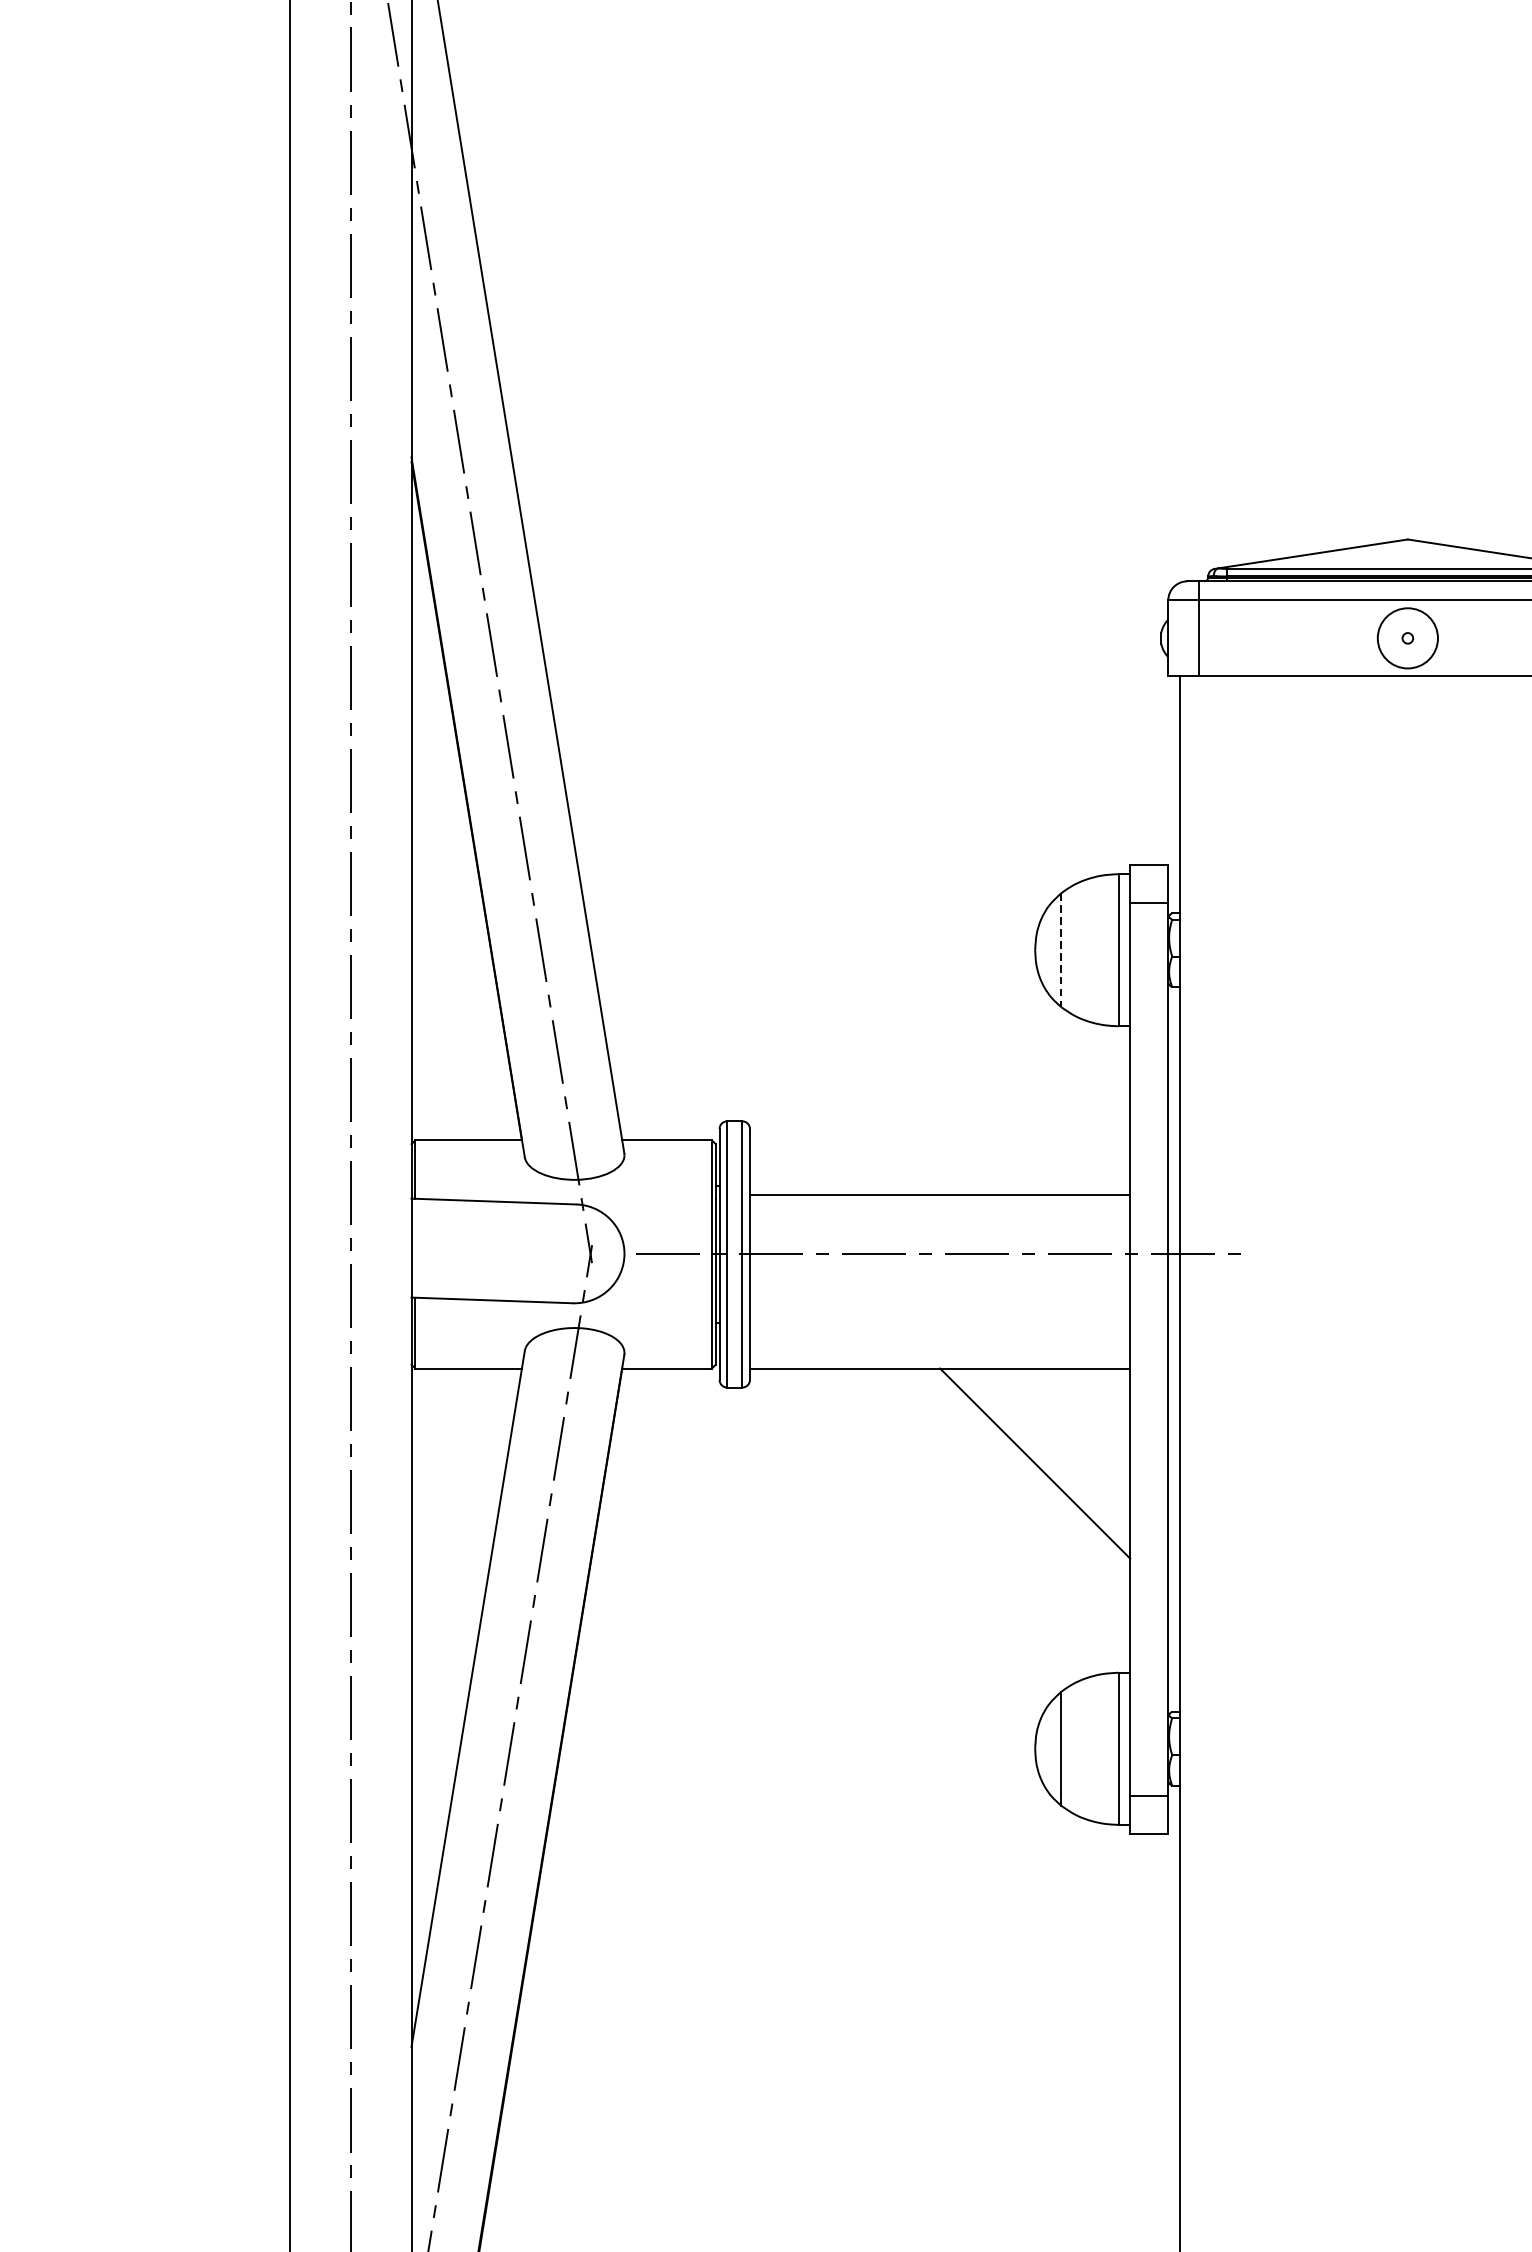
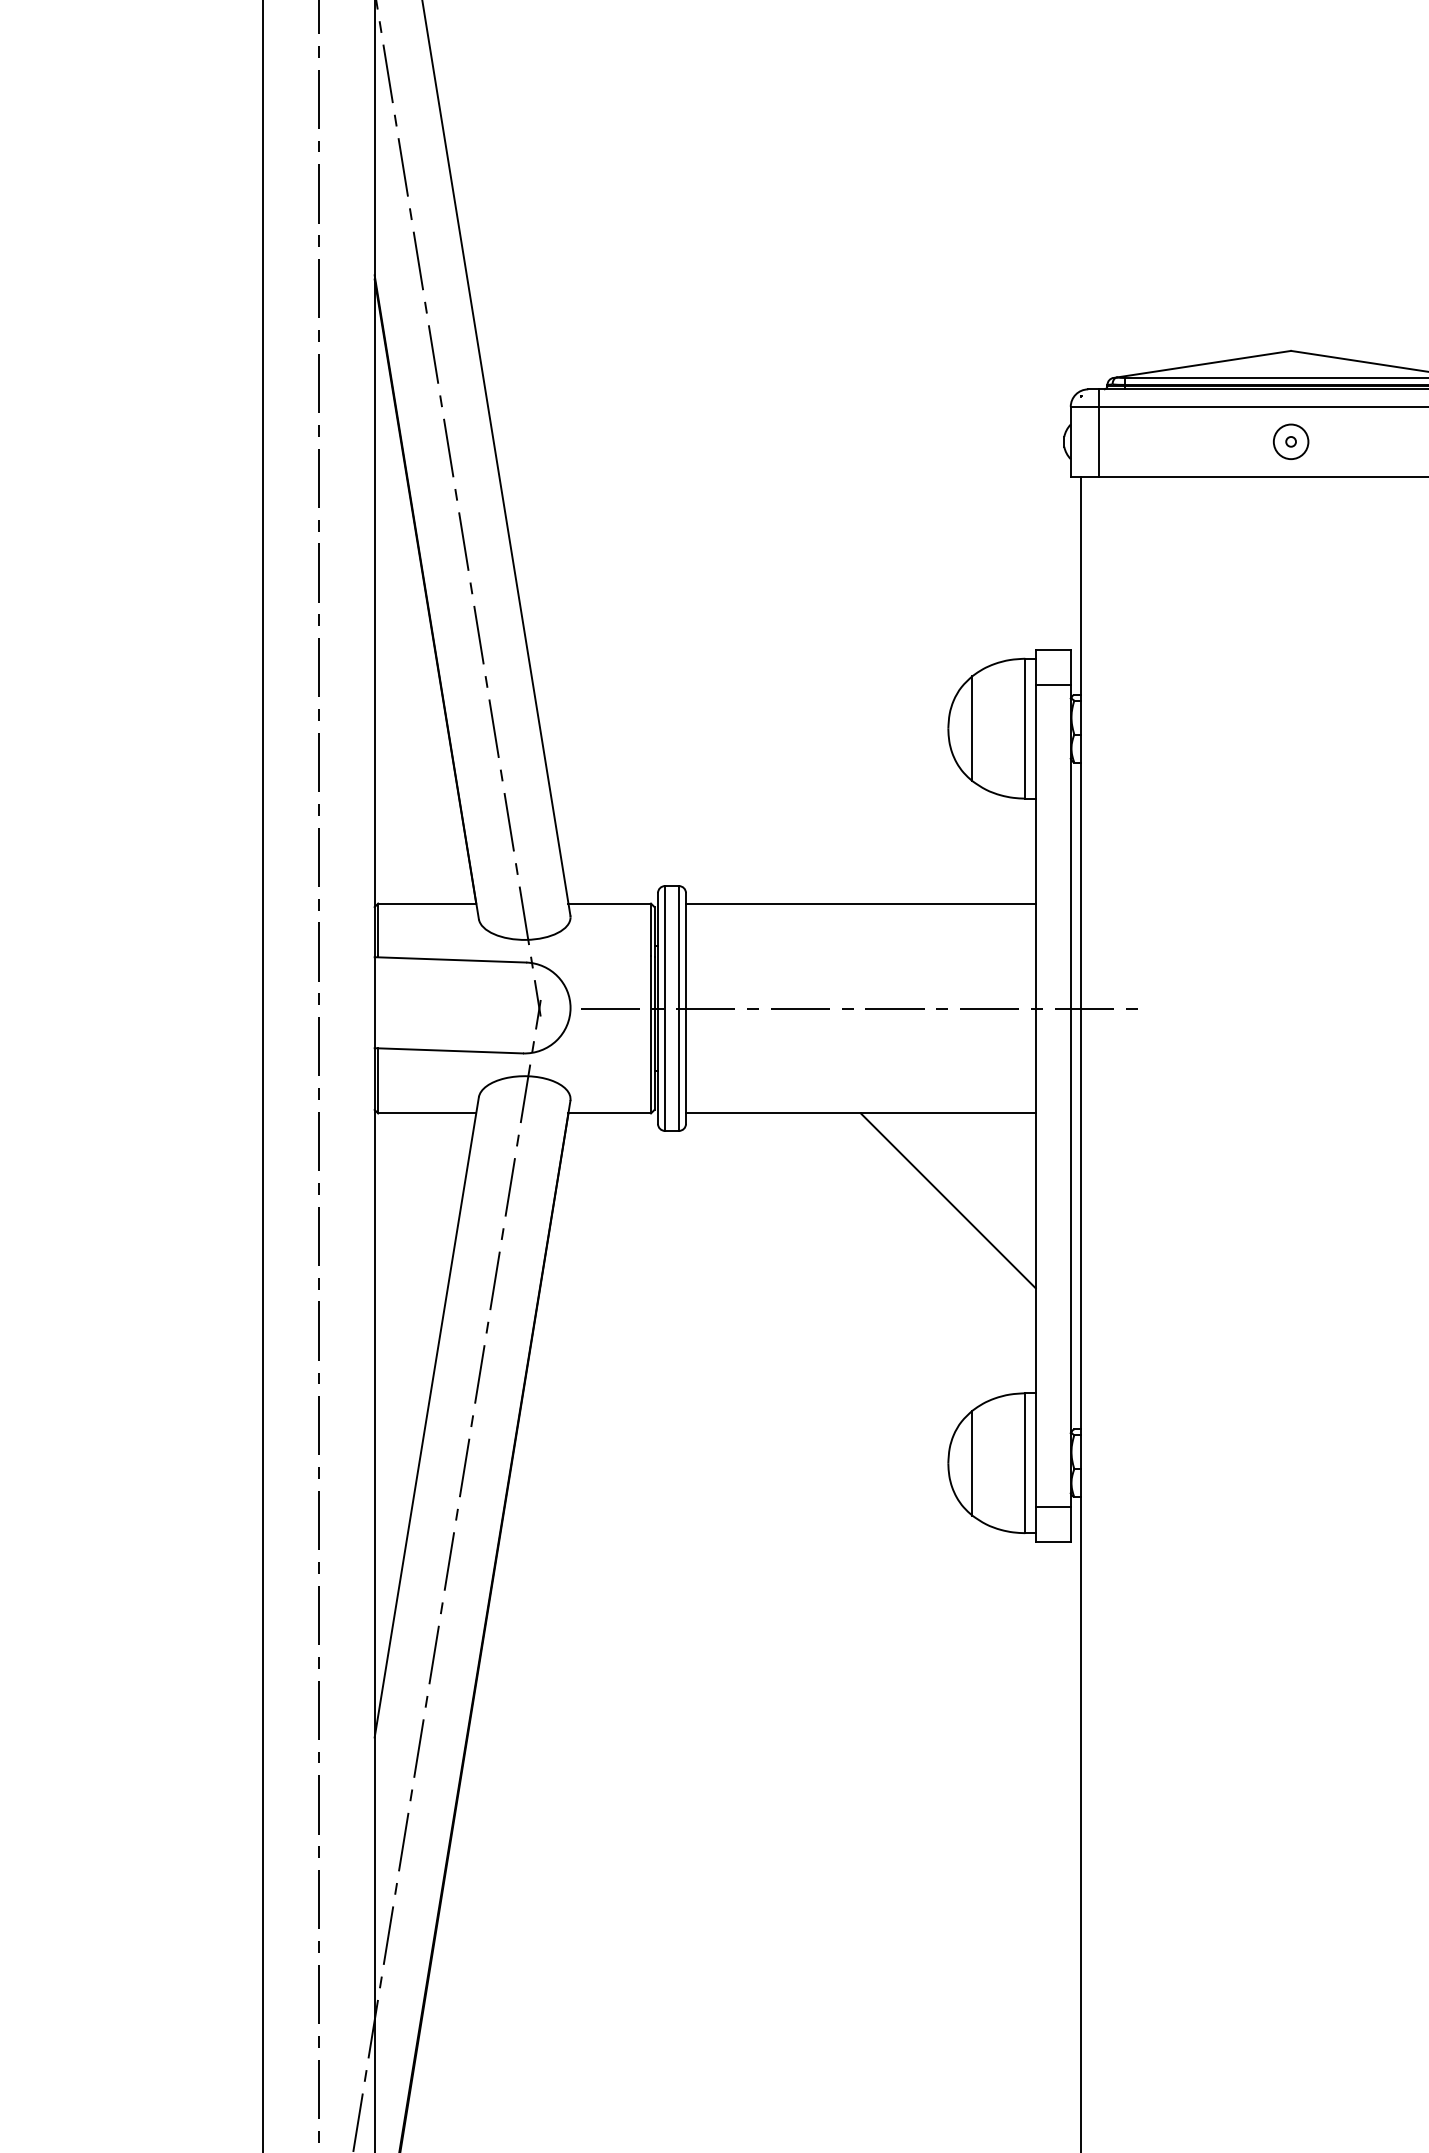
circle: (1407, 637) -> (1290, 441), size x0.62
line: (1061, 951) -> (972, 729), dashed -> solid
line: (939, 1194) -> (860, 903), moved

